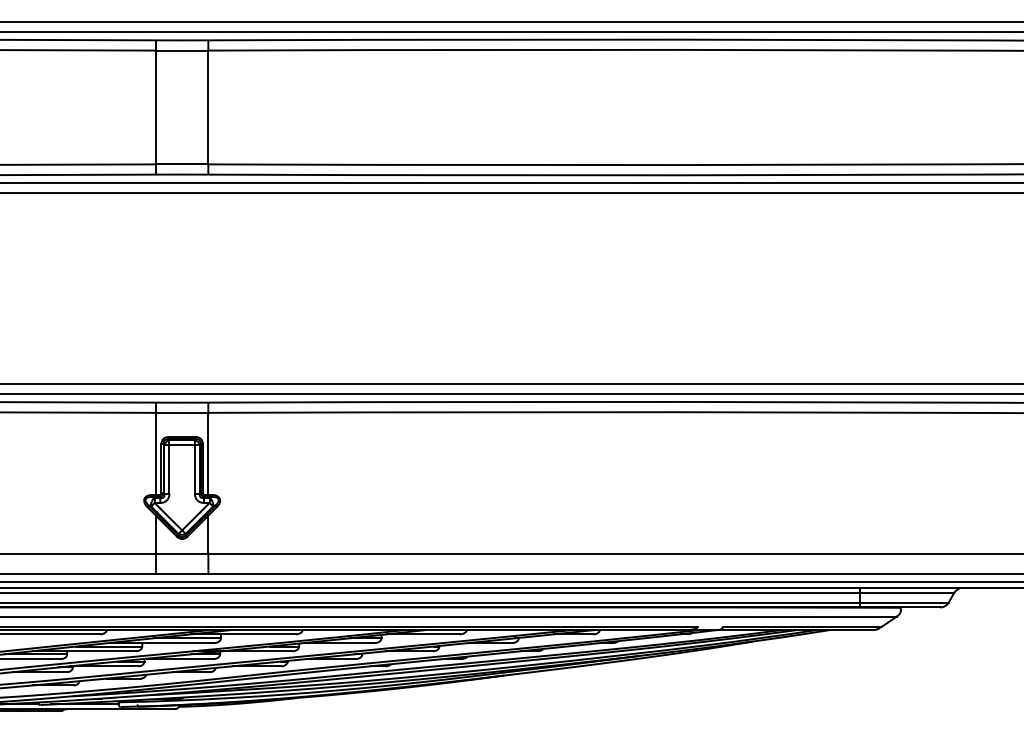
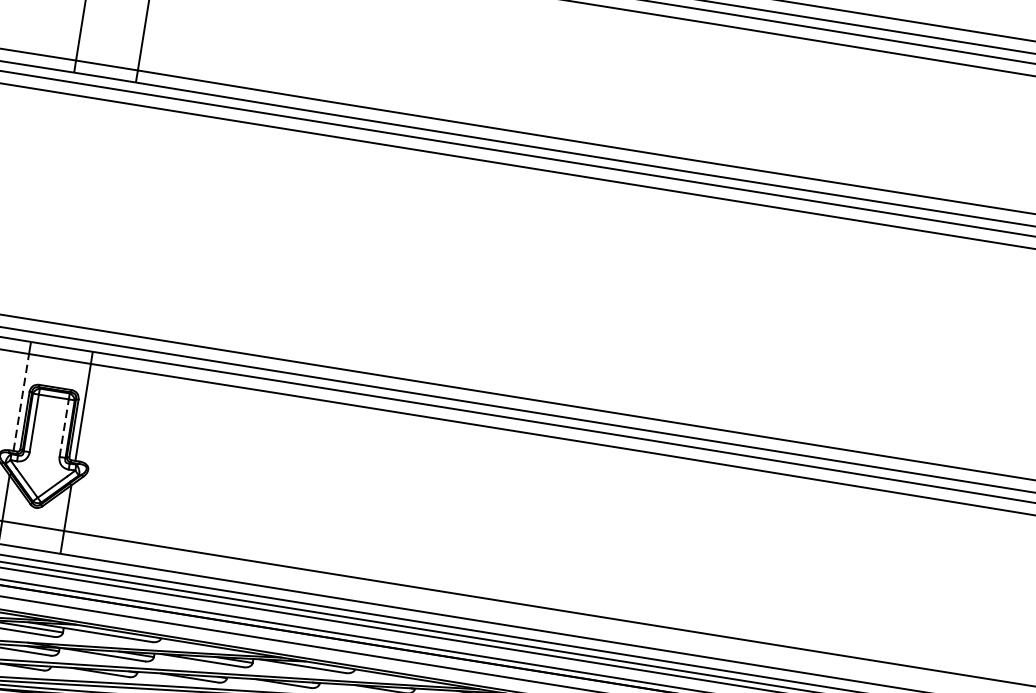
line: (156, 453) -> (21, 402), solid -> dashed
line: (194, 468) -> (64, 427), solid -> dashed

